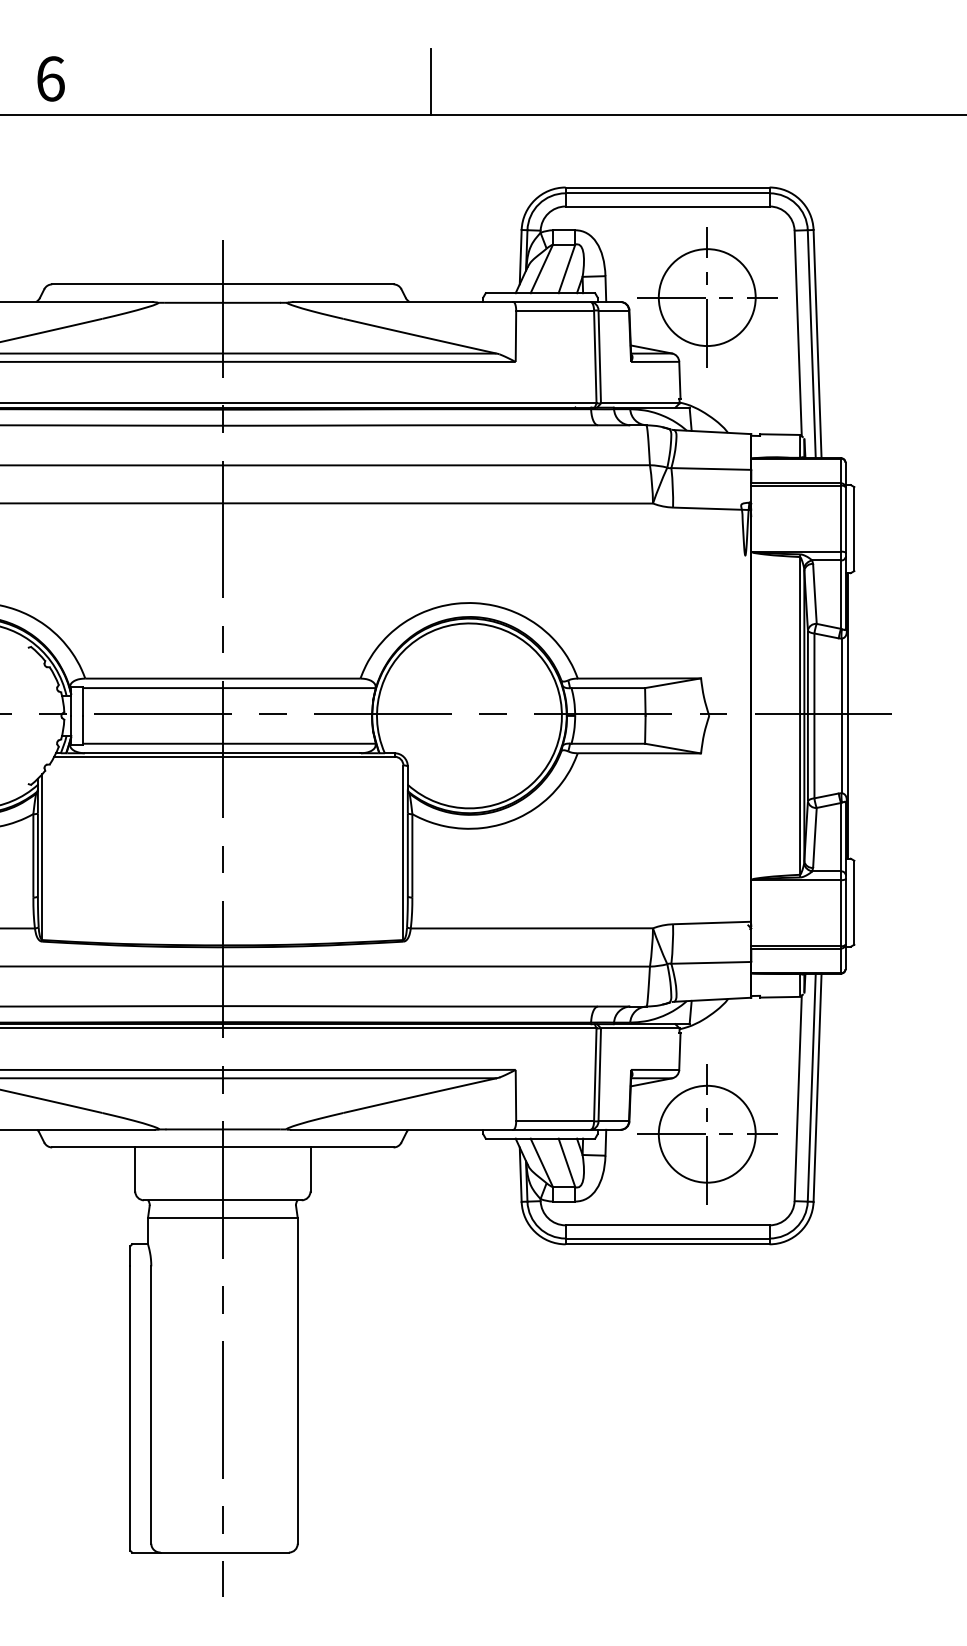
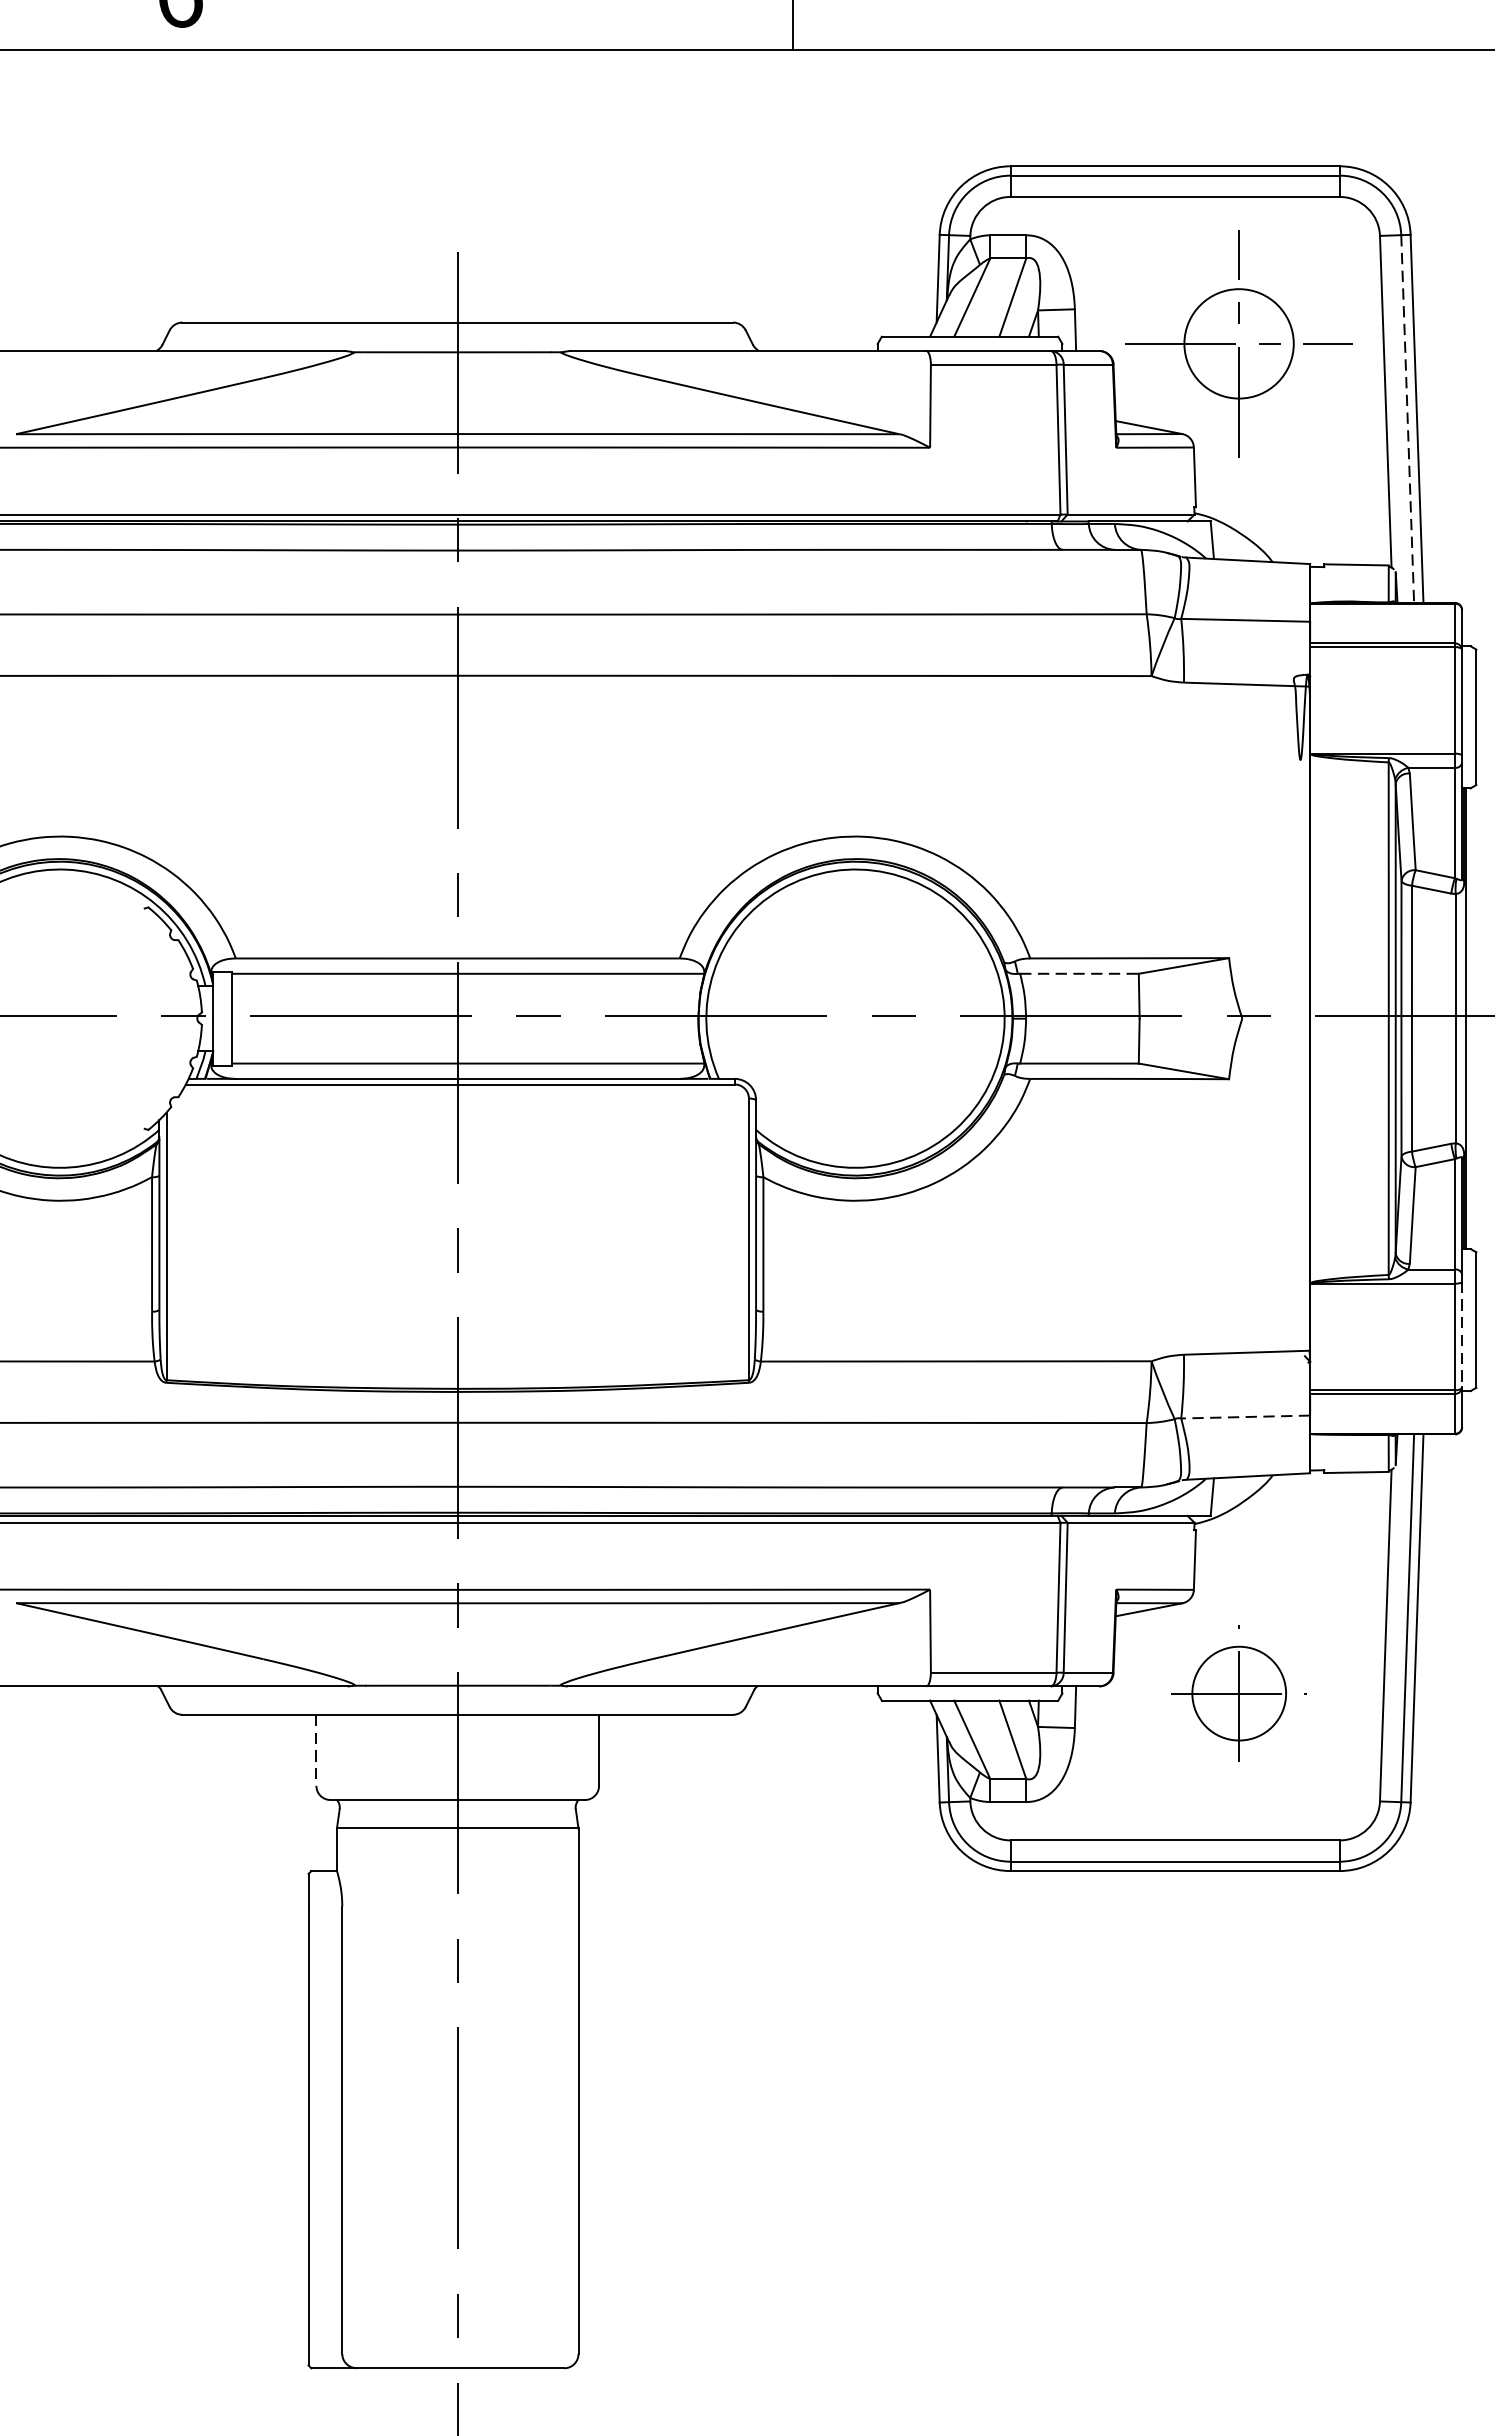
circle: (706, 297) -> (1237, 343), size x0.7
line: (811, 344) -> (1407, 419), solid -> dashed
line: (608, 688) -> (1079, 974), solid -> dashed
line: (845, 911) -> (1462, 1334), solid -> dashed
line: (711, 962) -> (1245, 1416), solid -> dashed
part: (707, 1134) -> (1239, 1693), size x0.6
line: (135, 1169) -> (316, 1750), solid -> dashed

